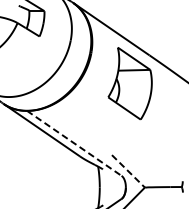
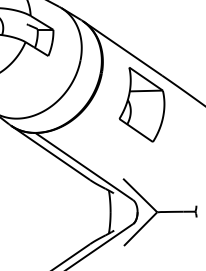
line: (74, 143) -> (84, 166), dashed -> solid
line: (128, 171) -> (140, 195), dashed -> solid

